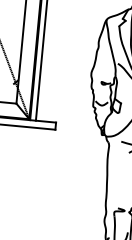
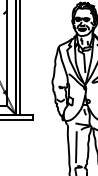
line: (119, 179) -> (76, 147), added

